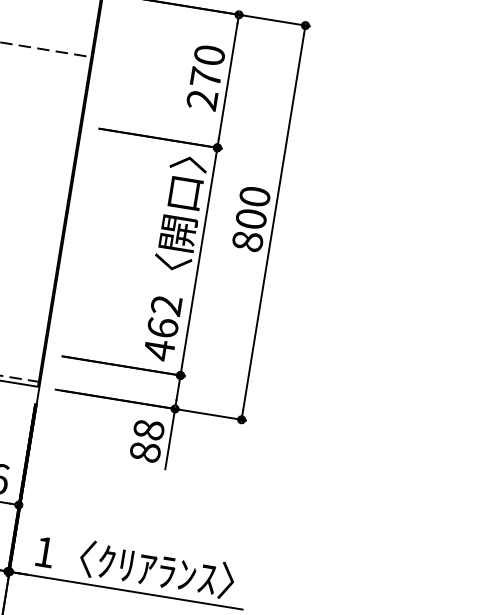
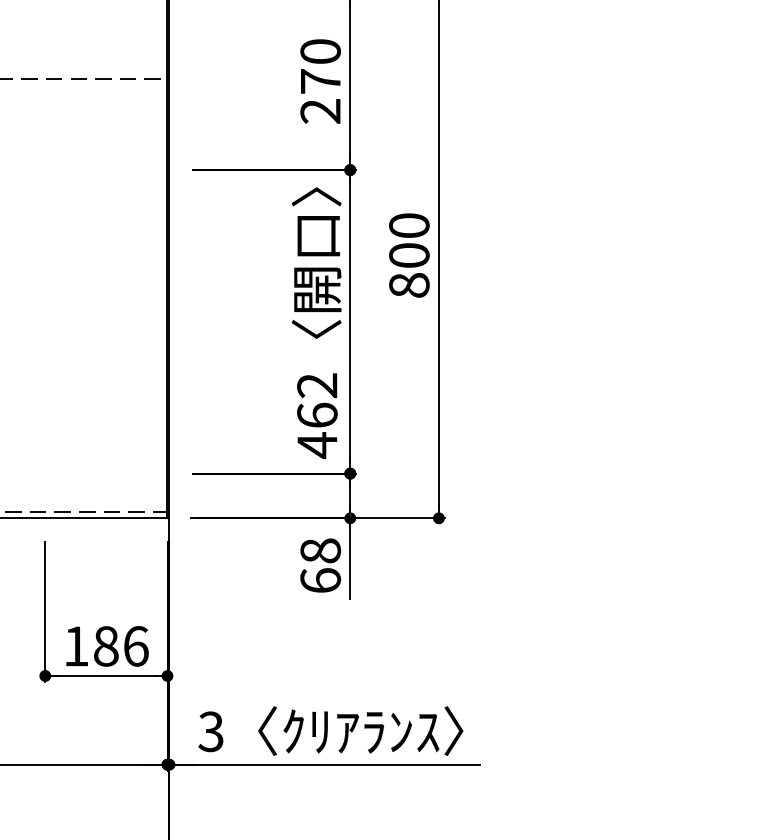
text: (145, 452) -> (320, 580), 88 -> 68
text: (44, 551) -> (210, 731), 1 -> 3

